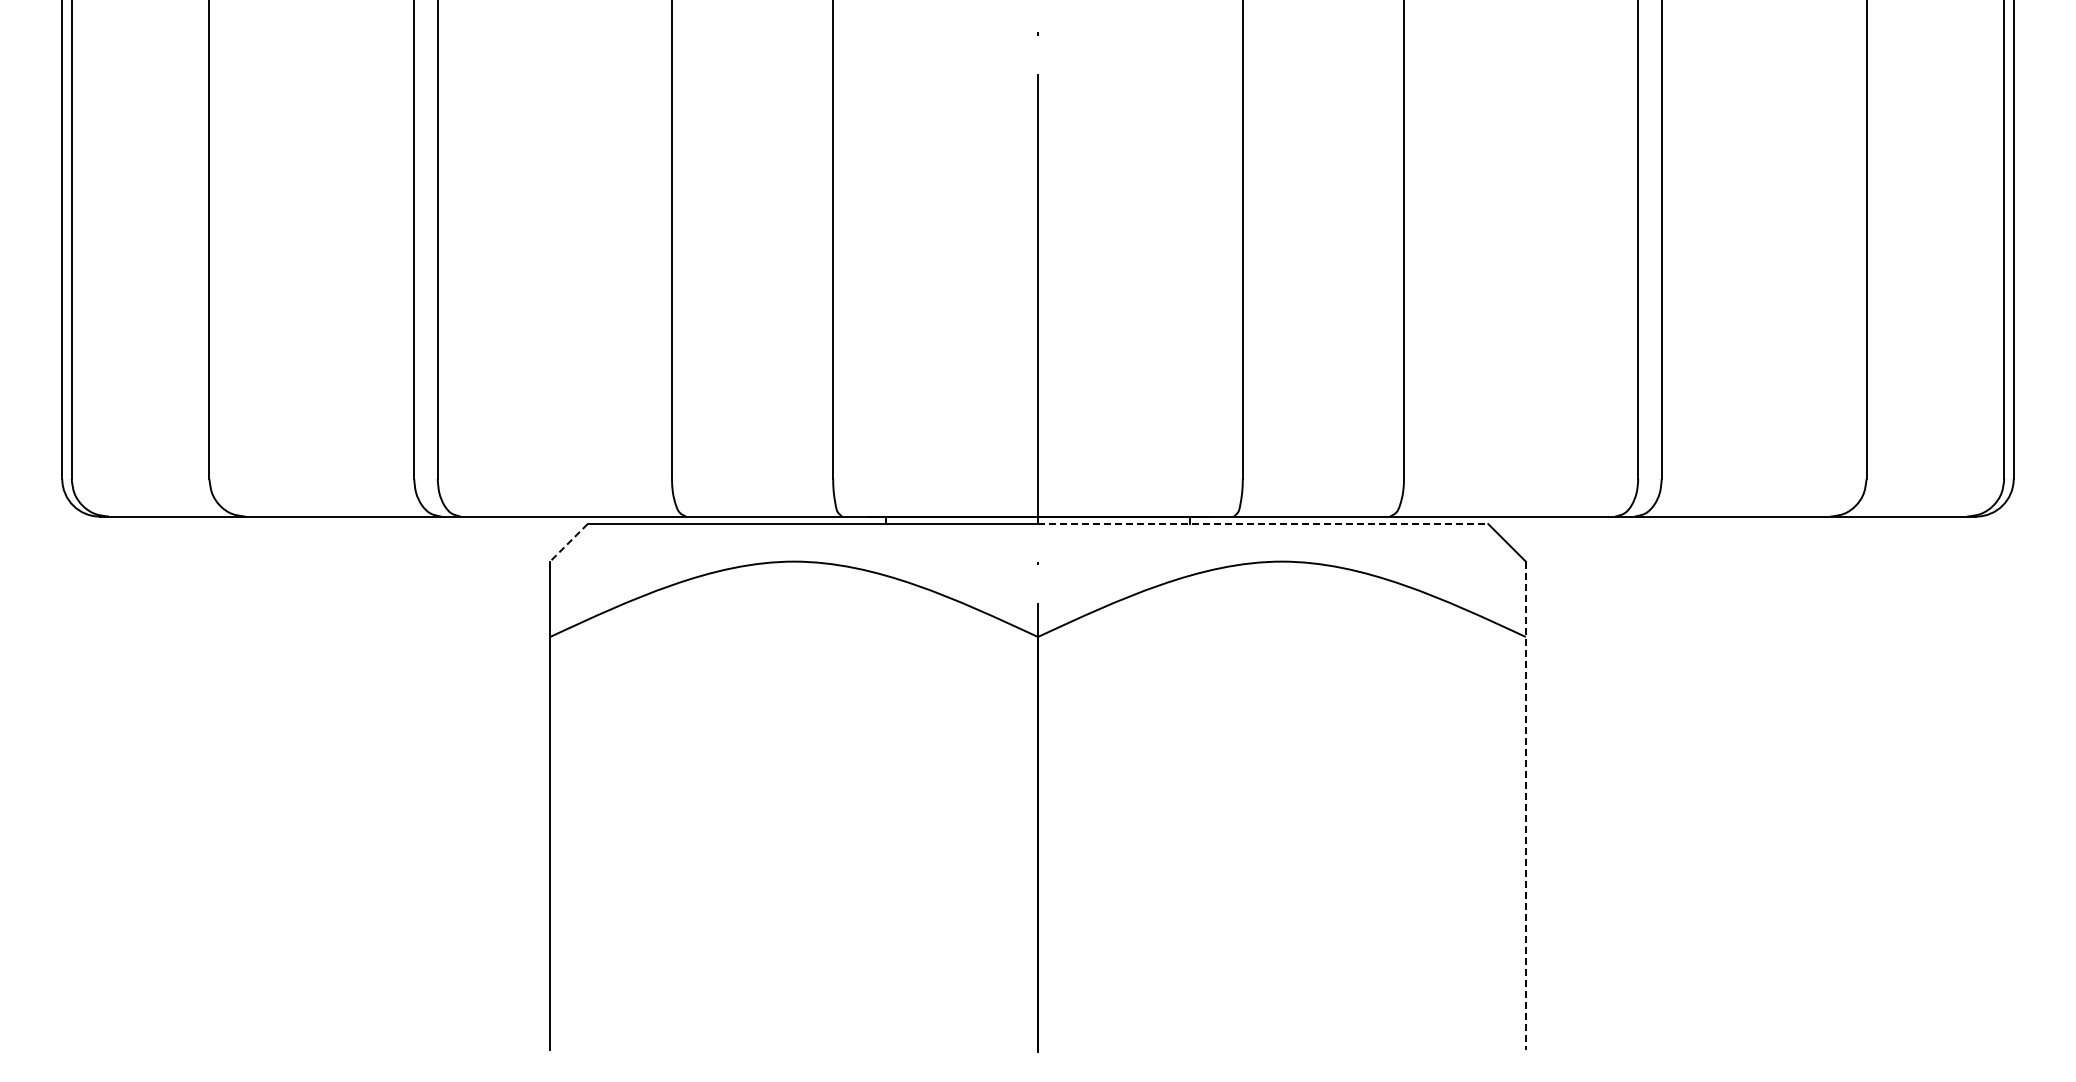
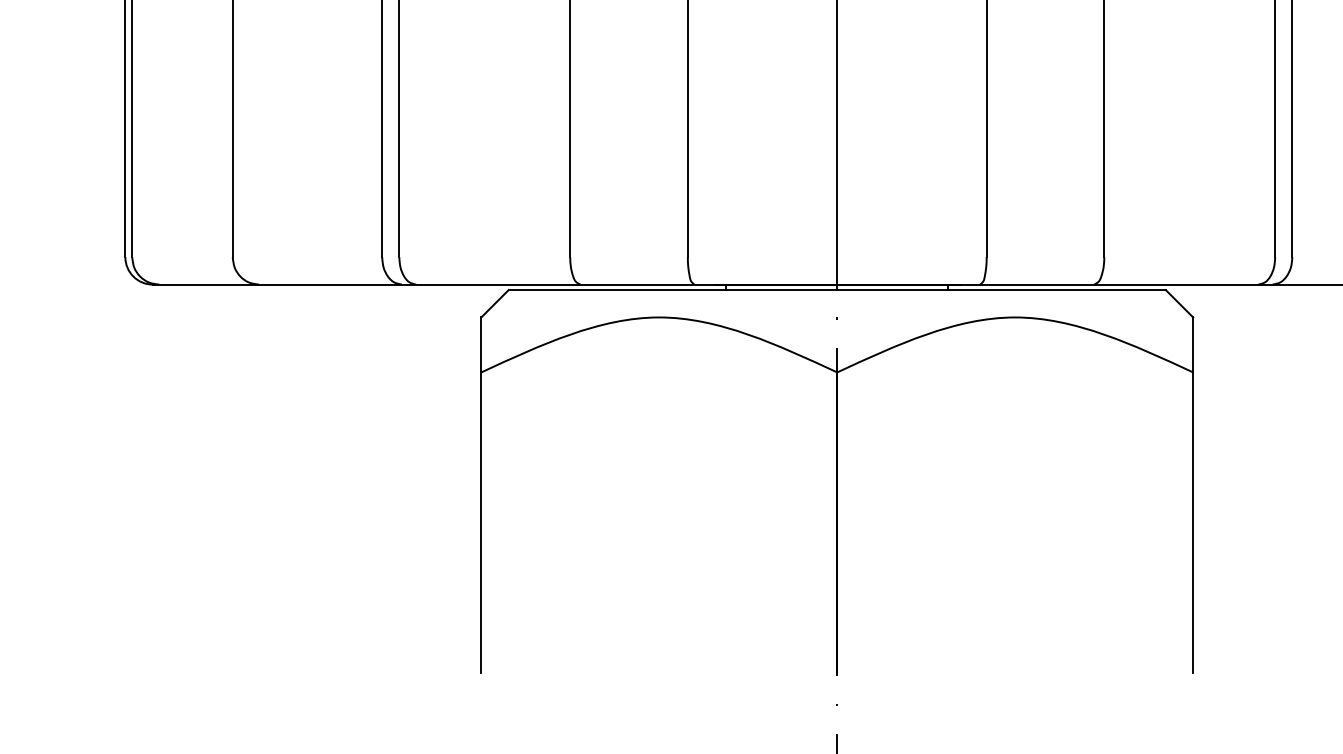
line: (1263, 524) -> (1001, 290), dashed -> solid
line: (568, 542) -> (494, 303), dashed -> solid
line: (1525, 805) -> (1192, 495), dashed -> solid

